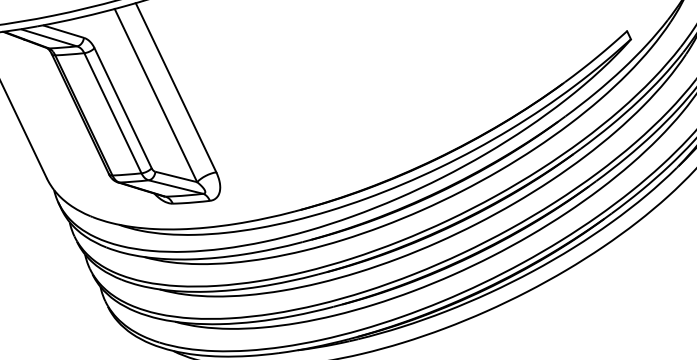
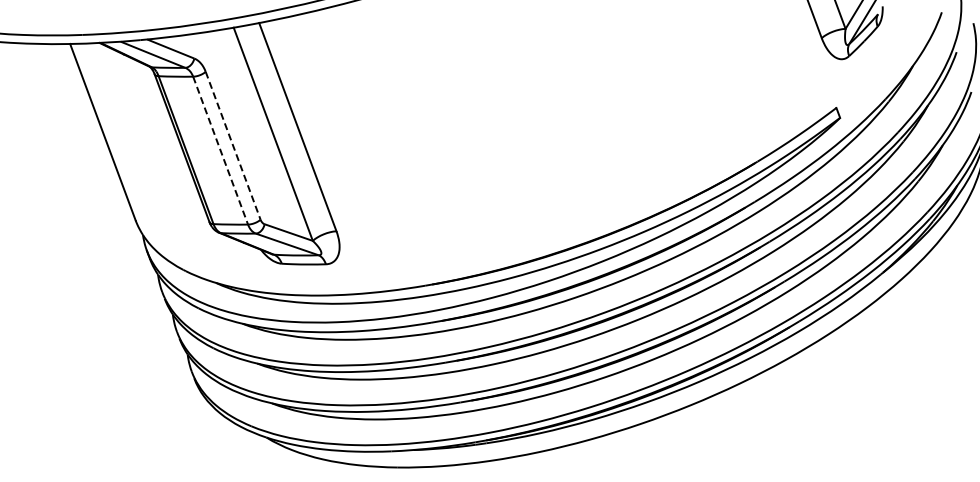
line: (123, 107) -> (233, 145), solid -> dashed
line: (112, 113) -> (220, 150), solid -> dashed

